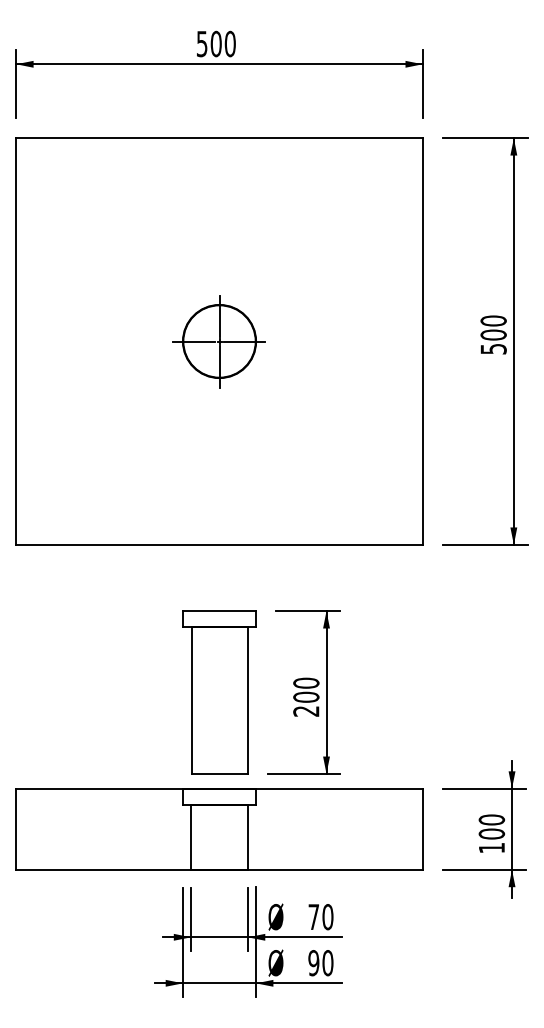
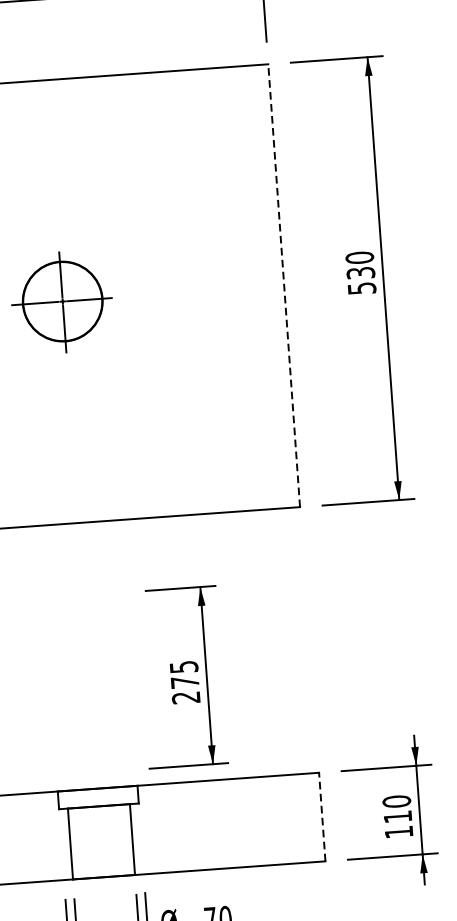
text: (493, 334) -> (360, 272), 500 -> 530
line: (422, 341) -> (283, 285), solid -> dashed
text: (306, 689) -> (184, 673), 200 -> 275
part: (219, 692) -> (90, 683), removed
line: (422, 829) -> (321, 817), solid -> dashed
text: (491, 833) -> (397, 816), 100 -> 110

